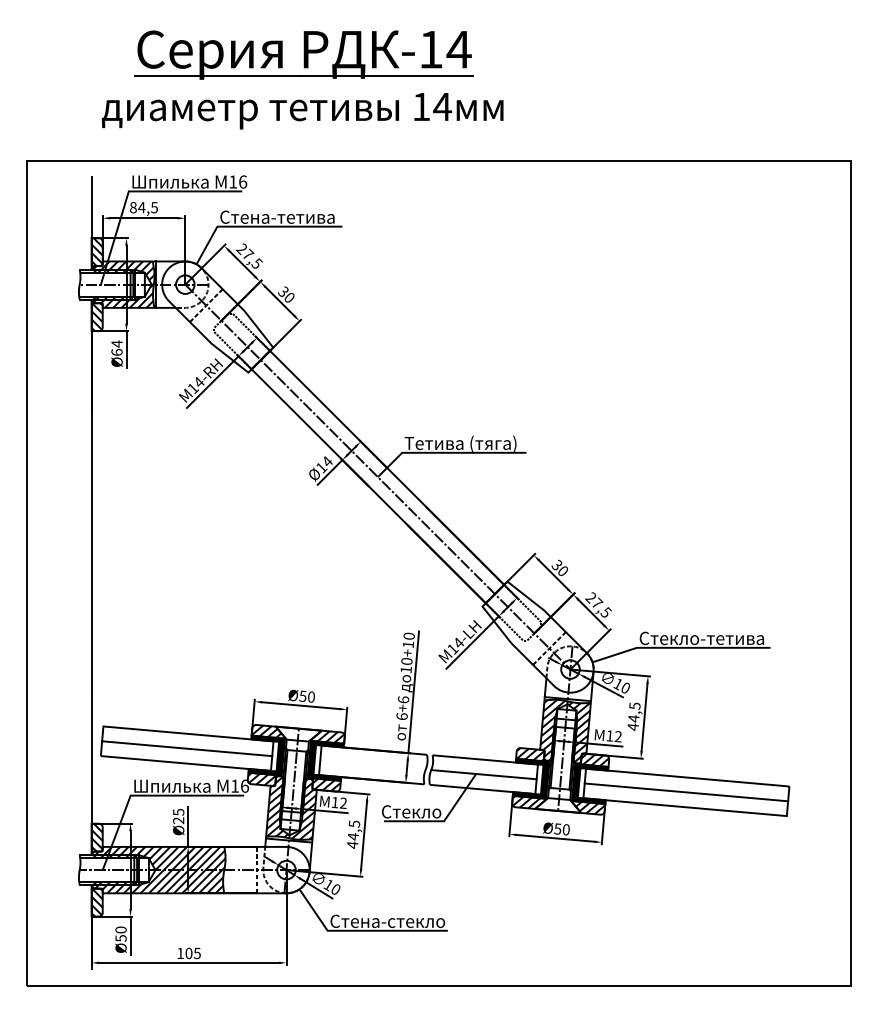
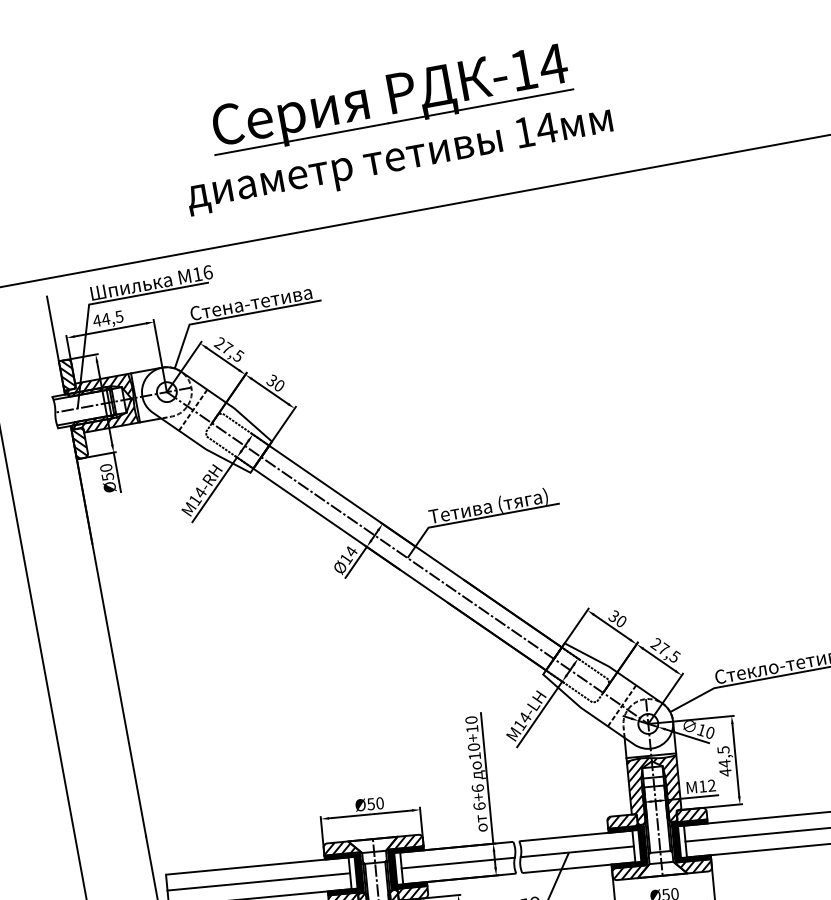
part: (302, 79) -> (393, 126), moved
text: (133, 207) -> (97, 320), 84,5 -> 44,5
text: (116, 347) -> (106, 471), Ø64 -> Ø50
line: (372, 764) -> (457, 862), added

